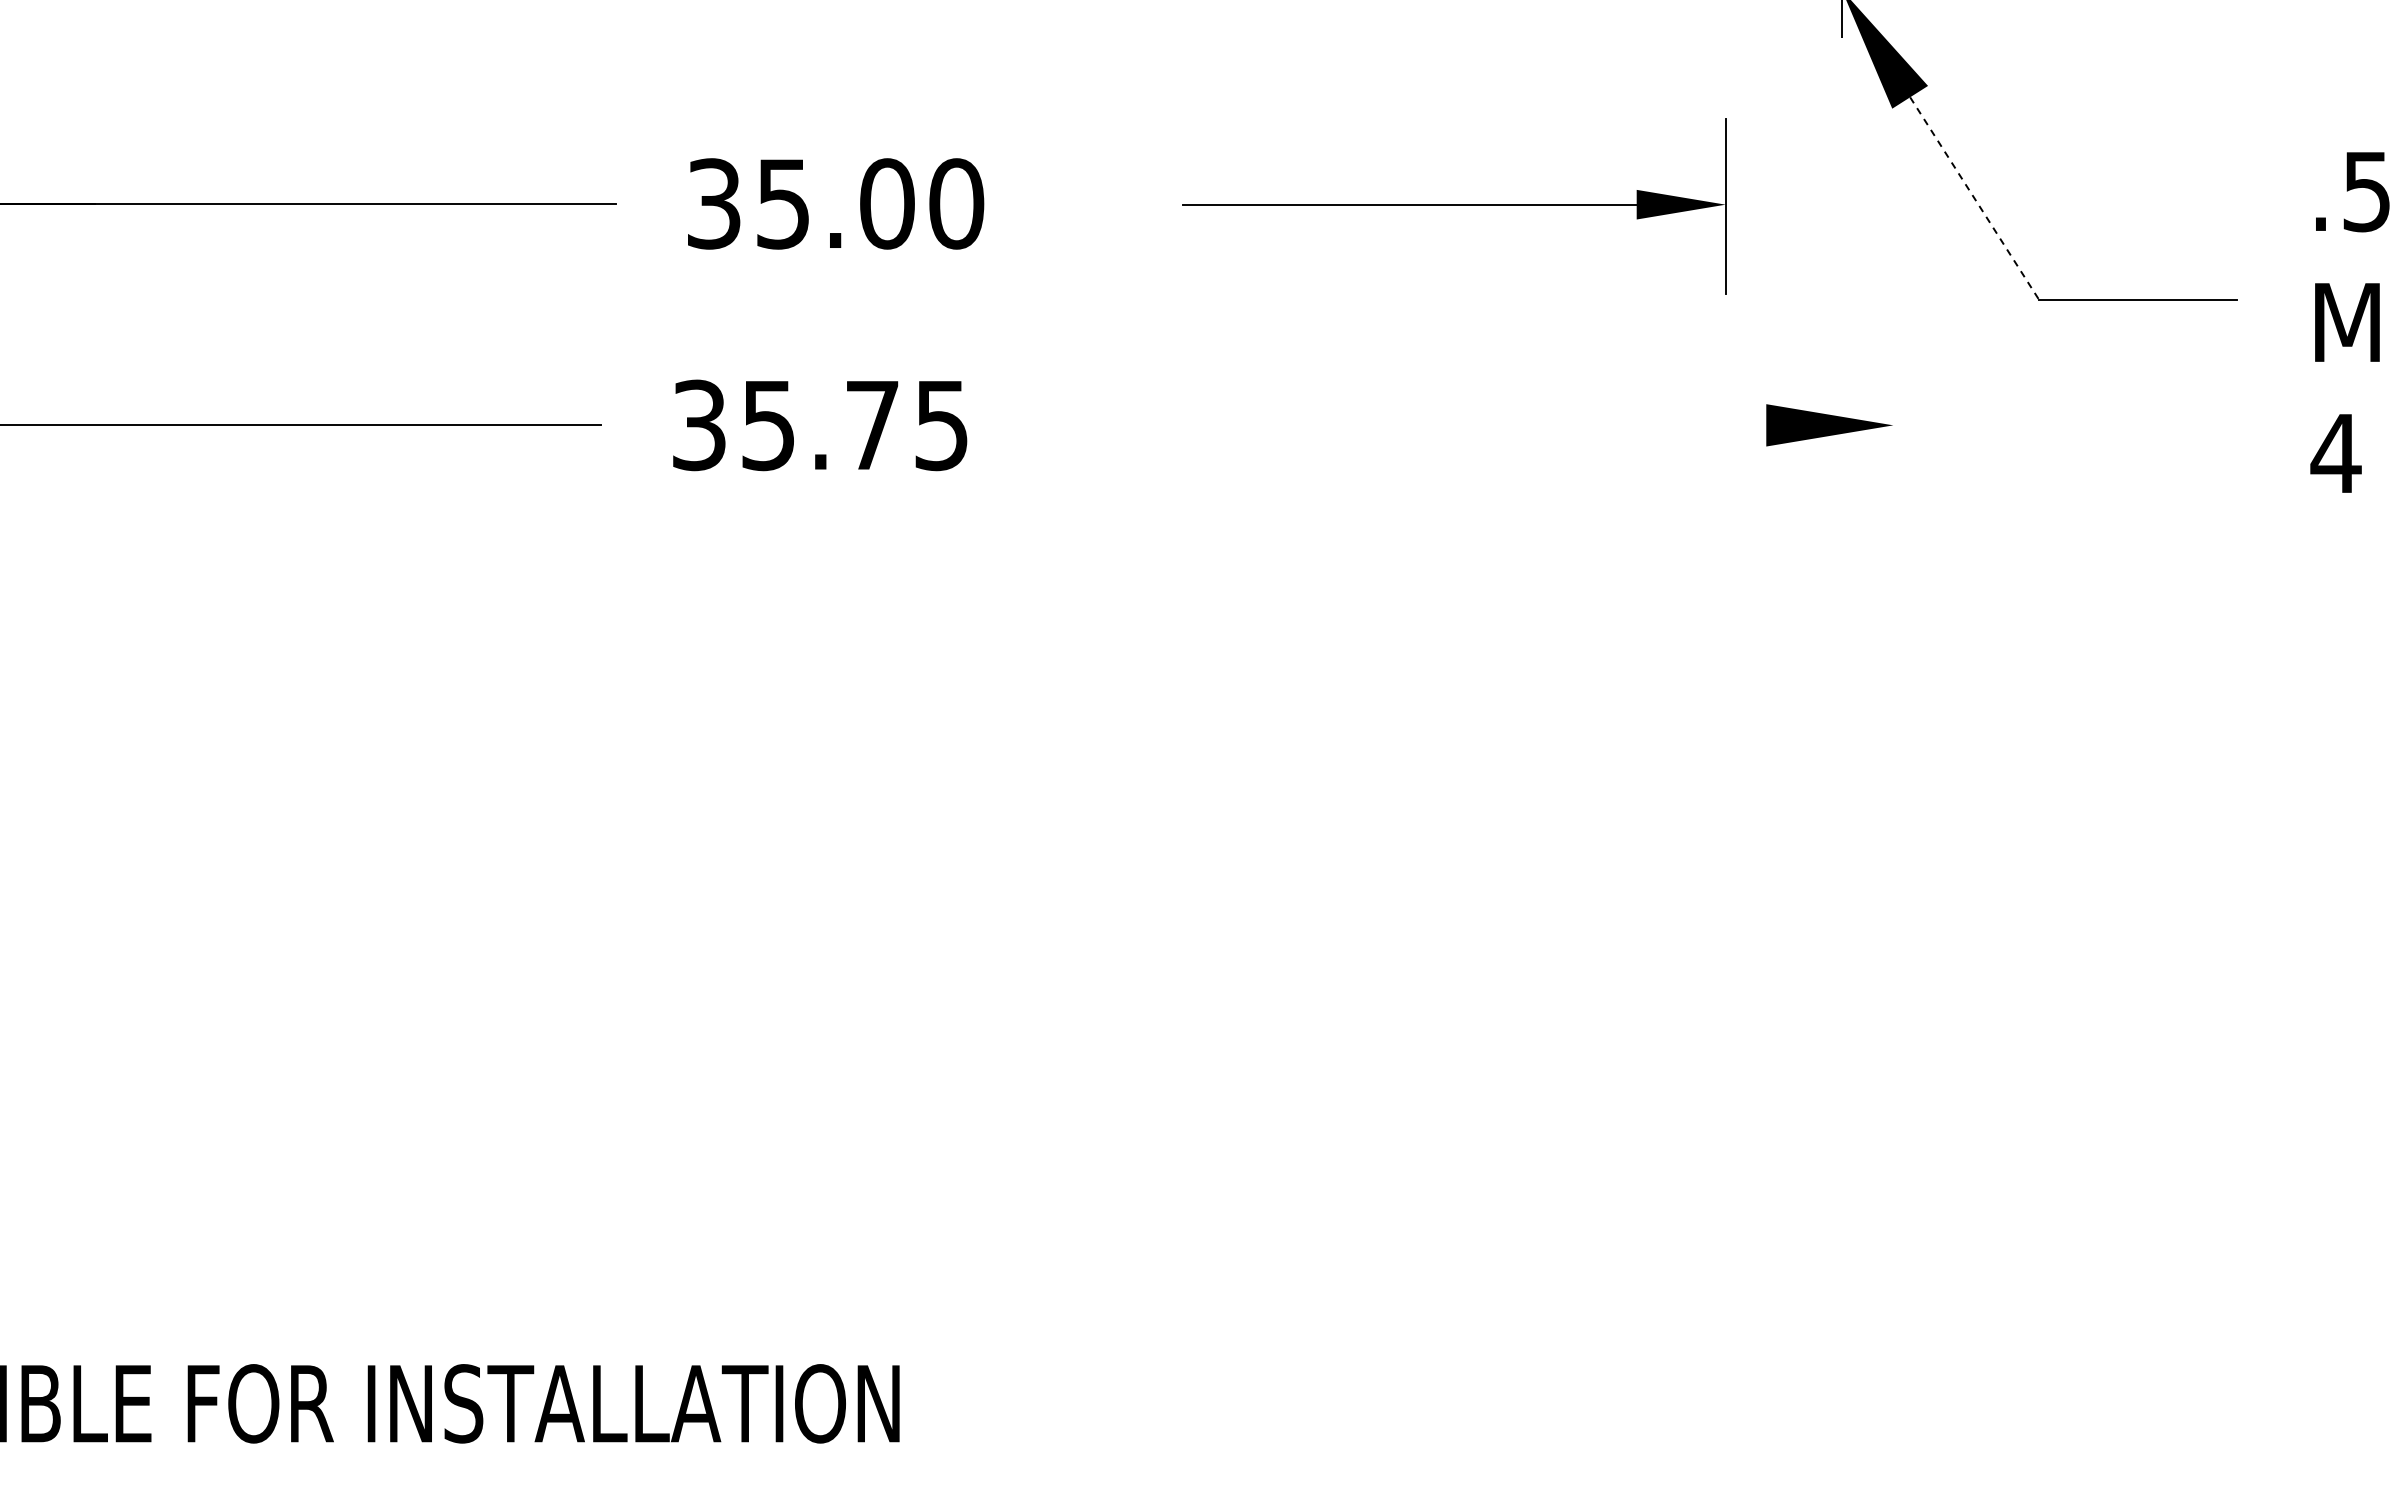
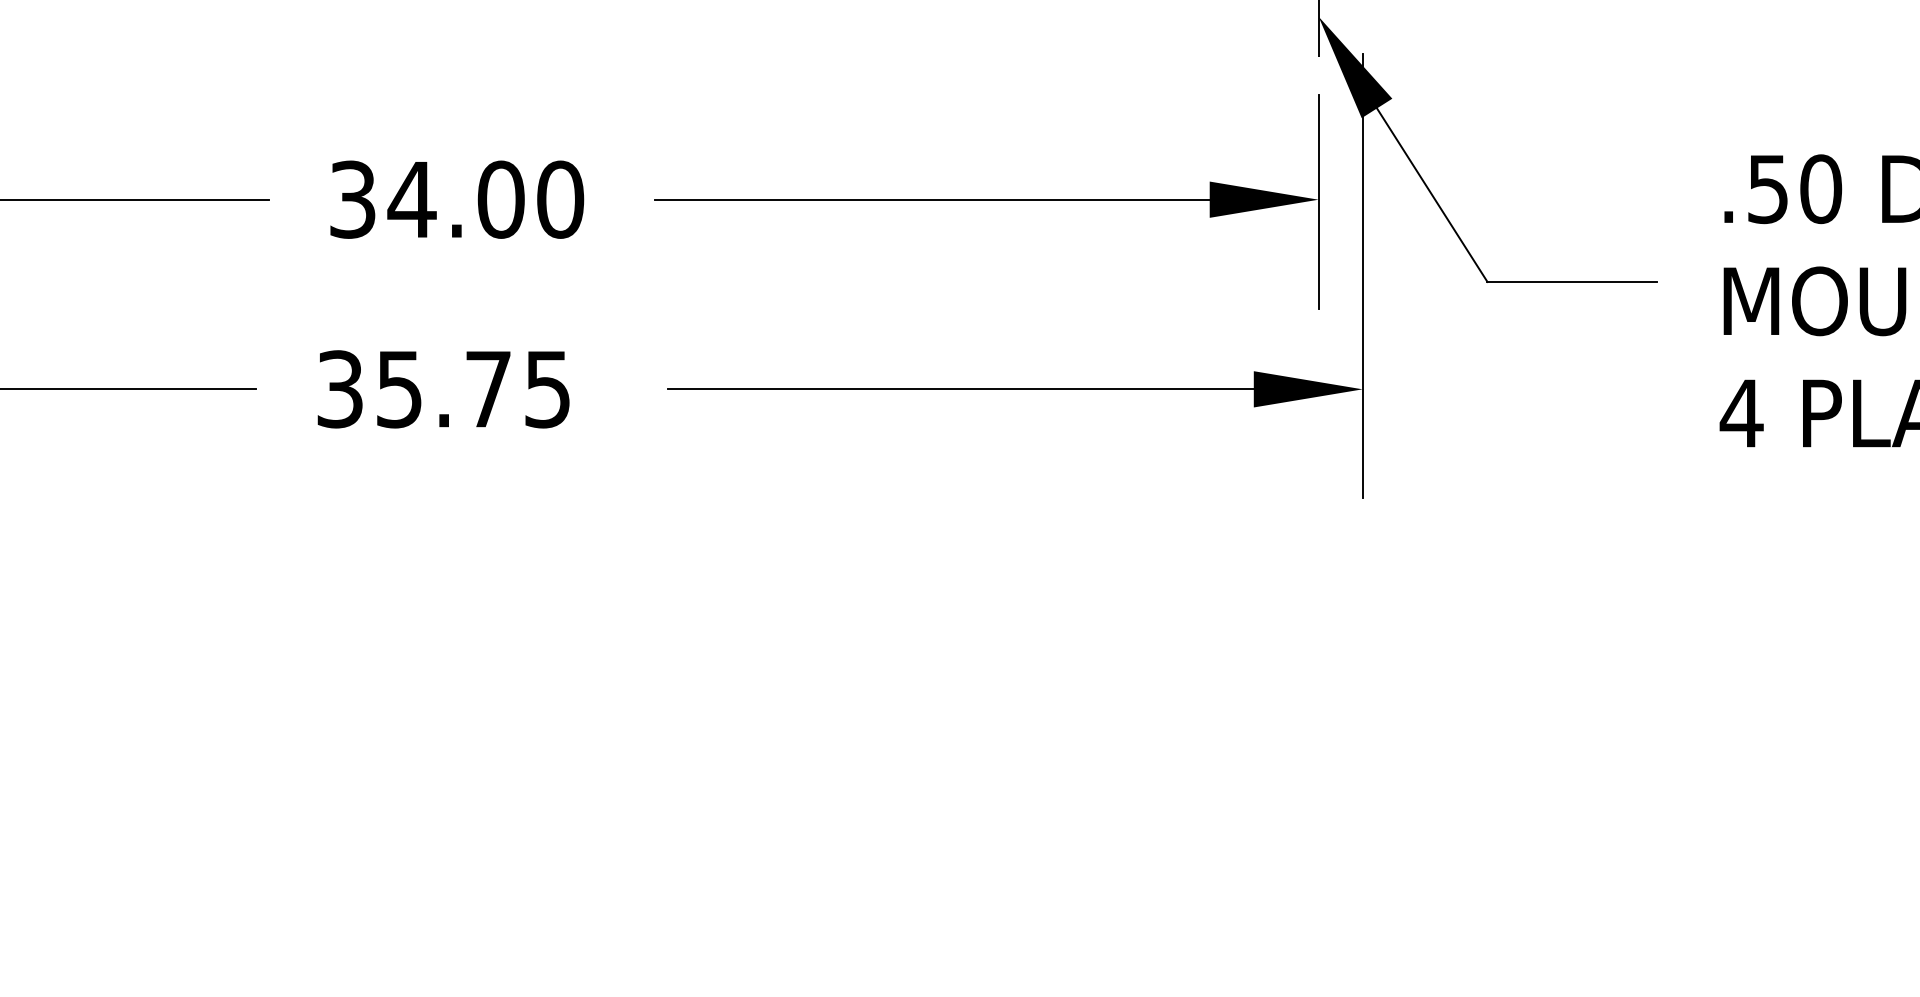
line: (1974, 199) -> (1432, 195), dashed -> solid
text: (783, 204) -> (412, 200), 35.00 -> 34.00
part: (1454, 206) -> (986, 201), size x1.43
line: (1893, 293) -> (1362, 276), added
line: (1423, 425) -> (960, 389), added

